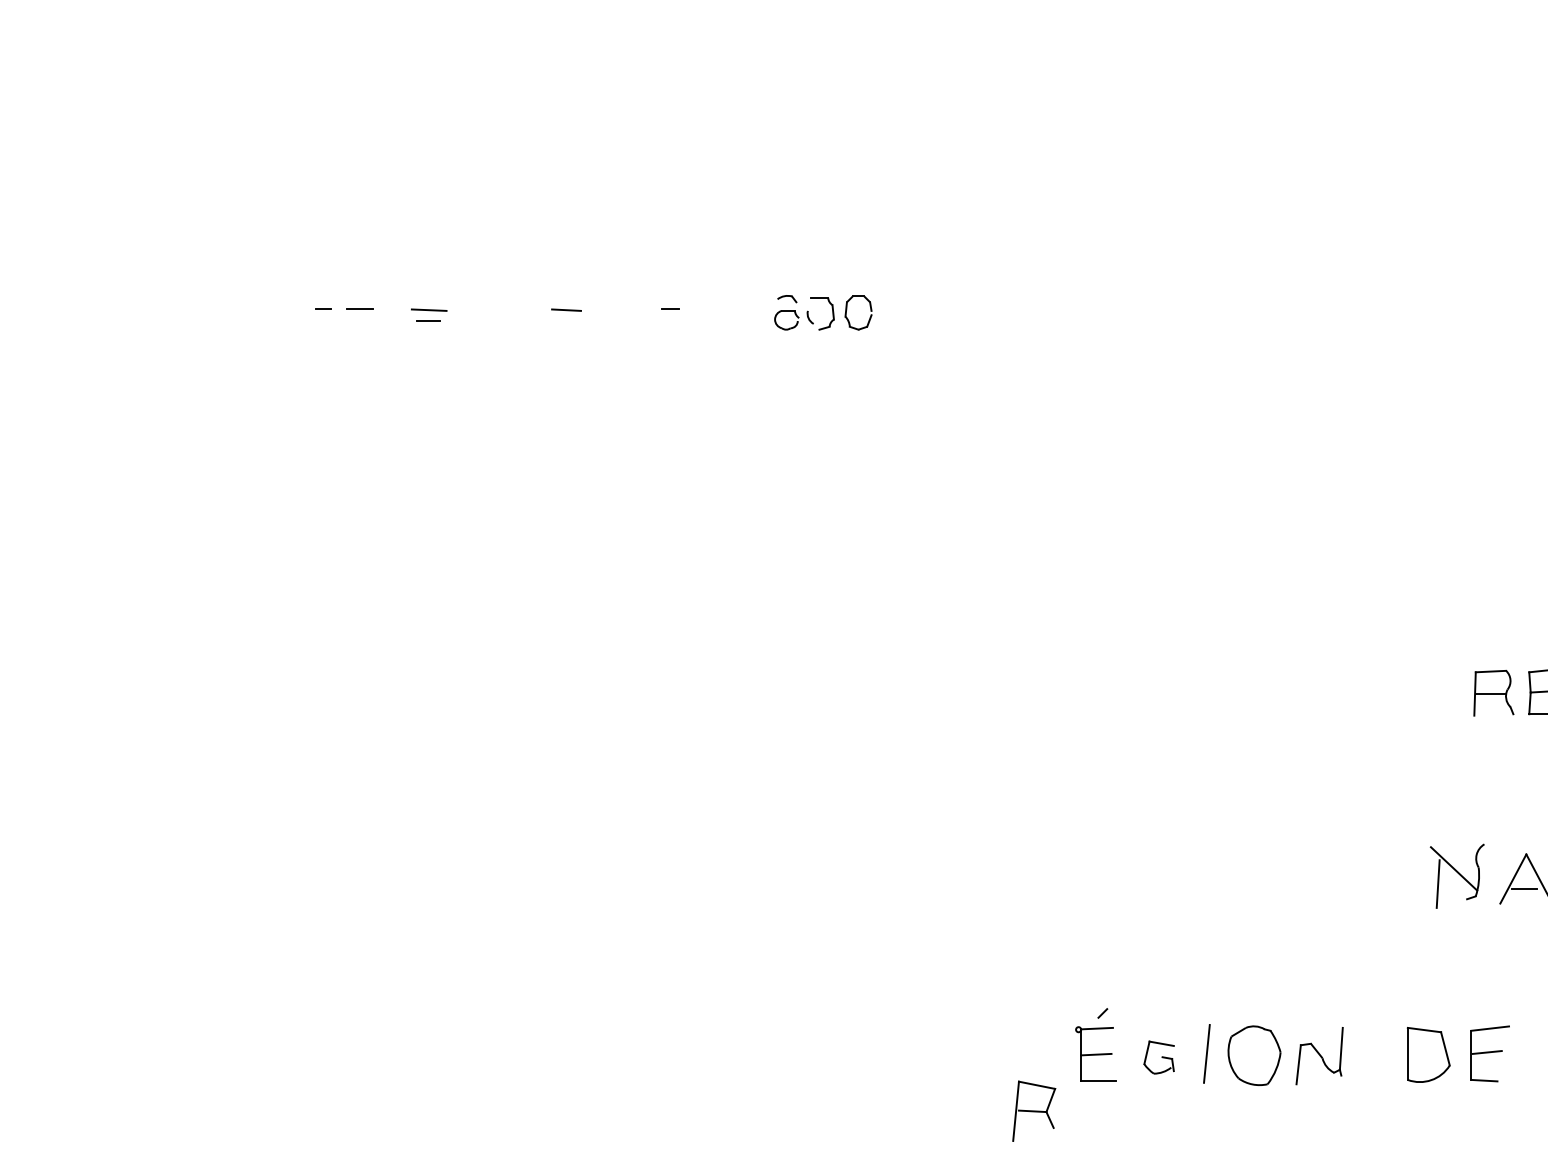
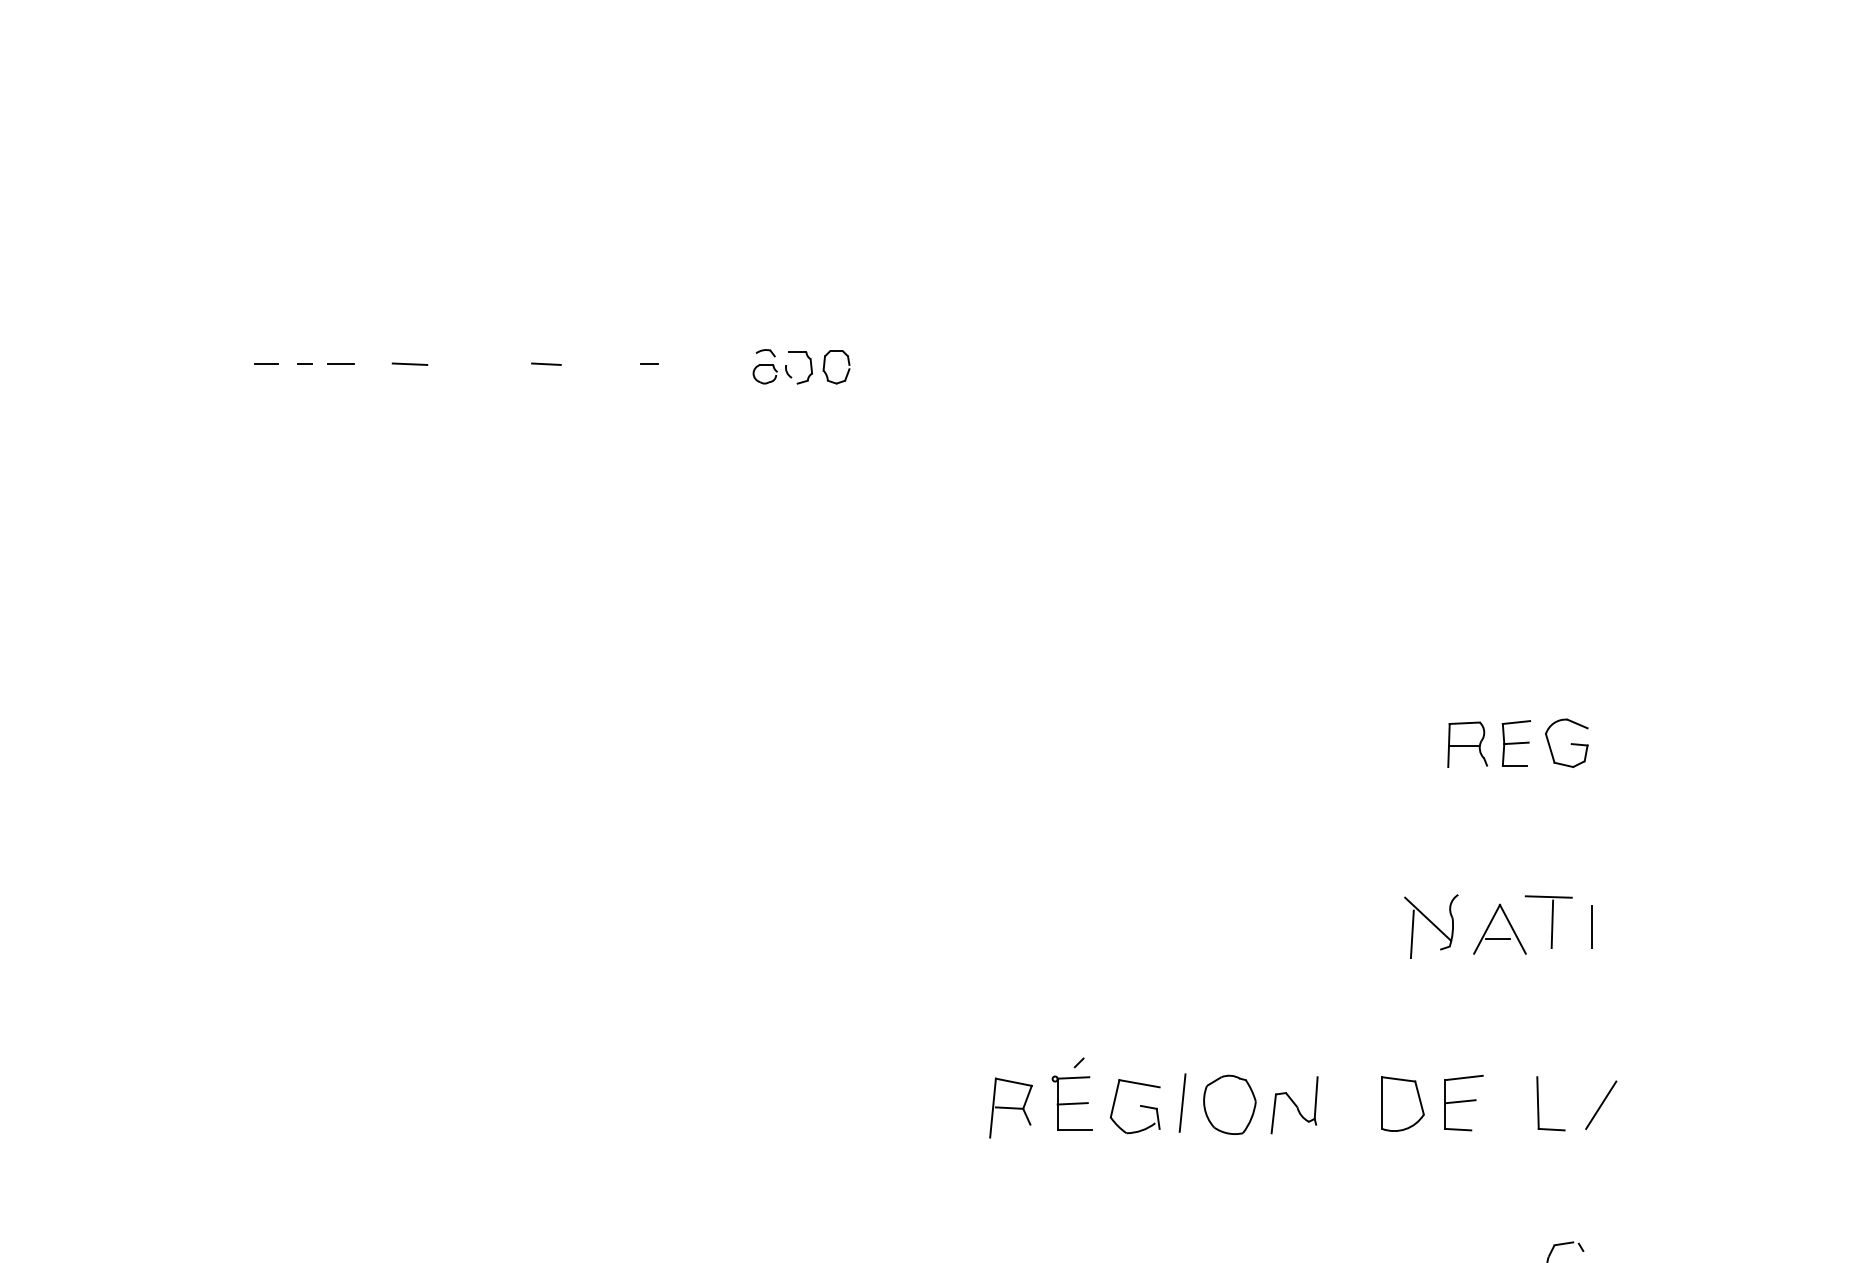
line: (428, 320) -> (266, 363), moved
part: (1158, 1057) -> (1134, 1106), size x1.67
part: (1033, 1110) -> (1010, 1107), moved

